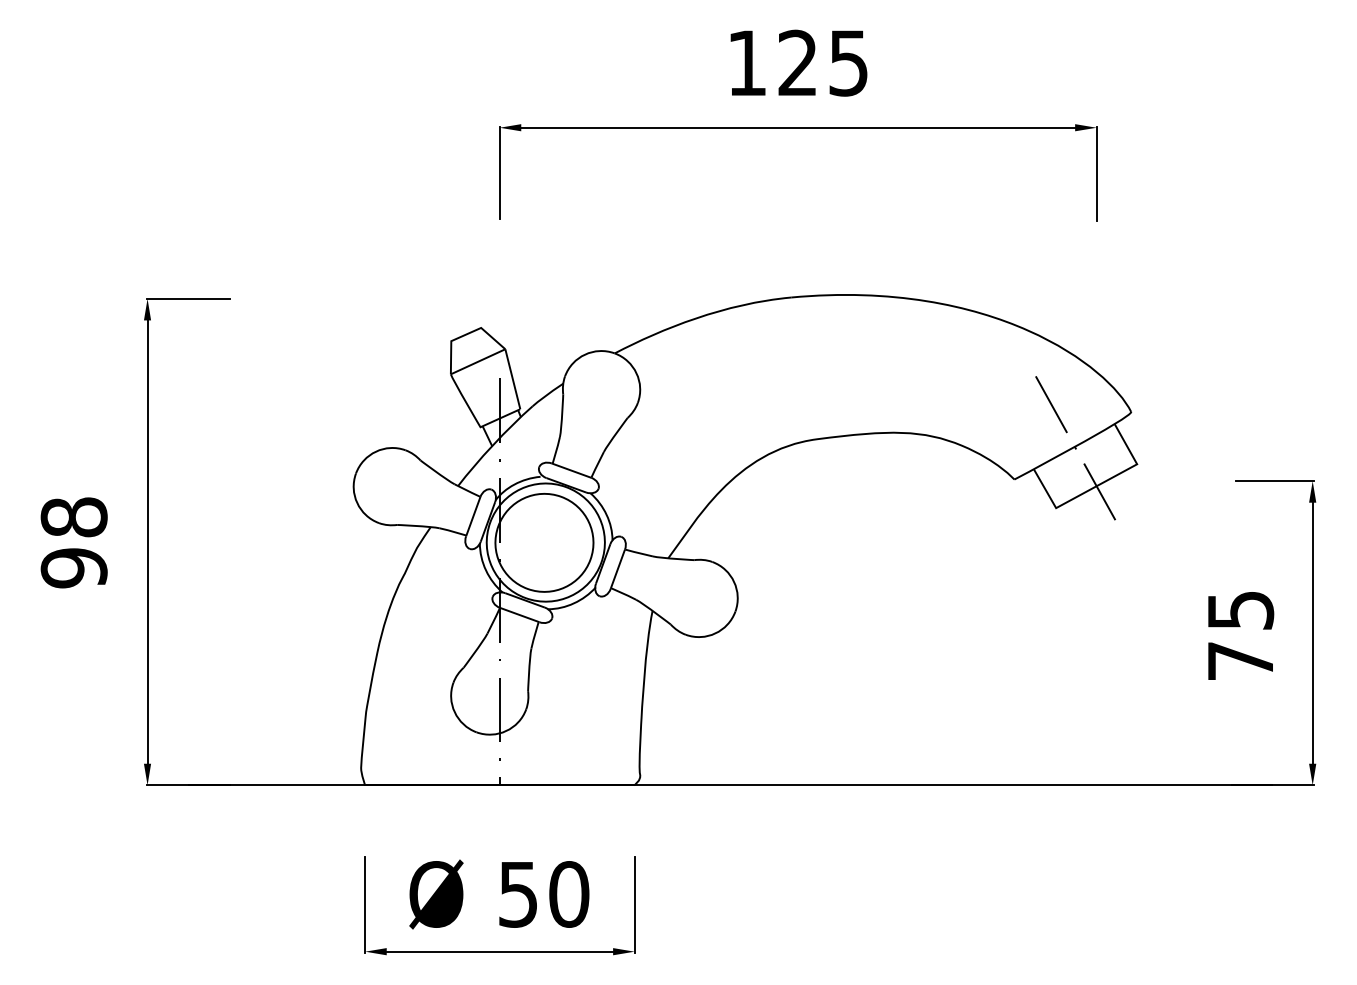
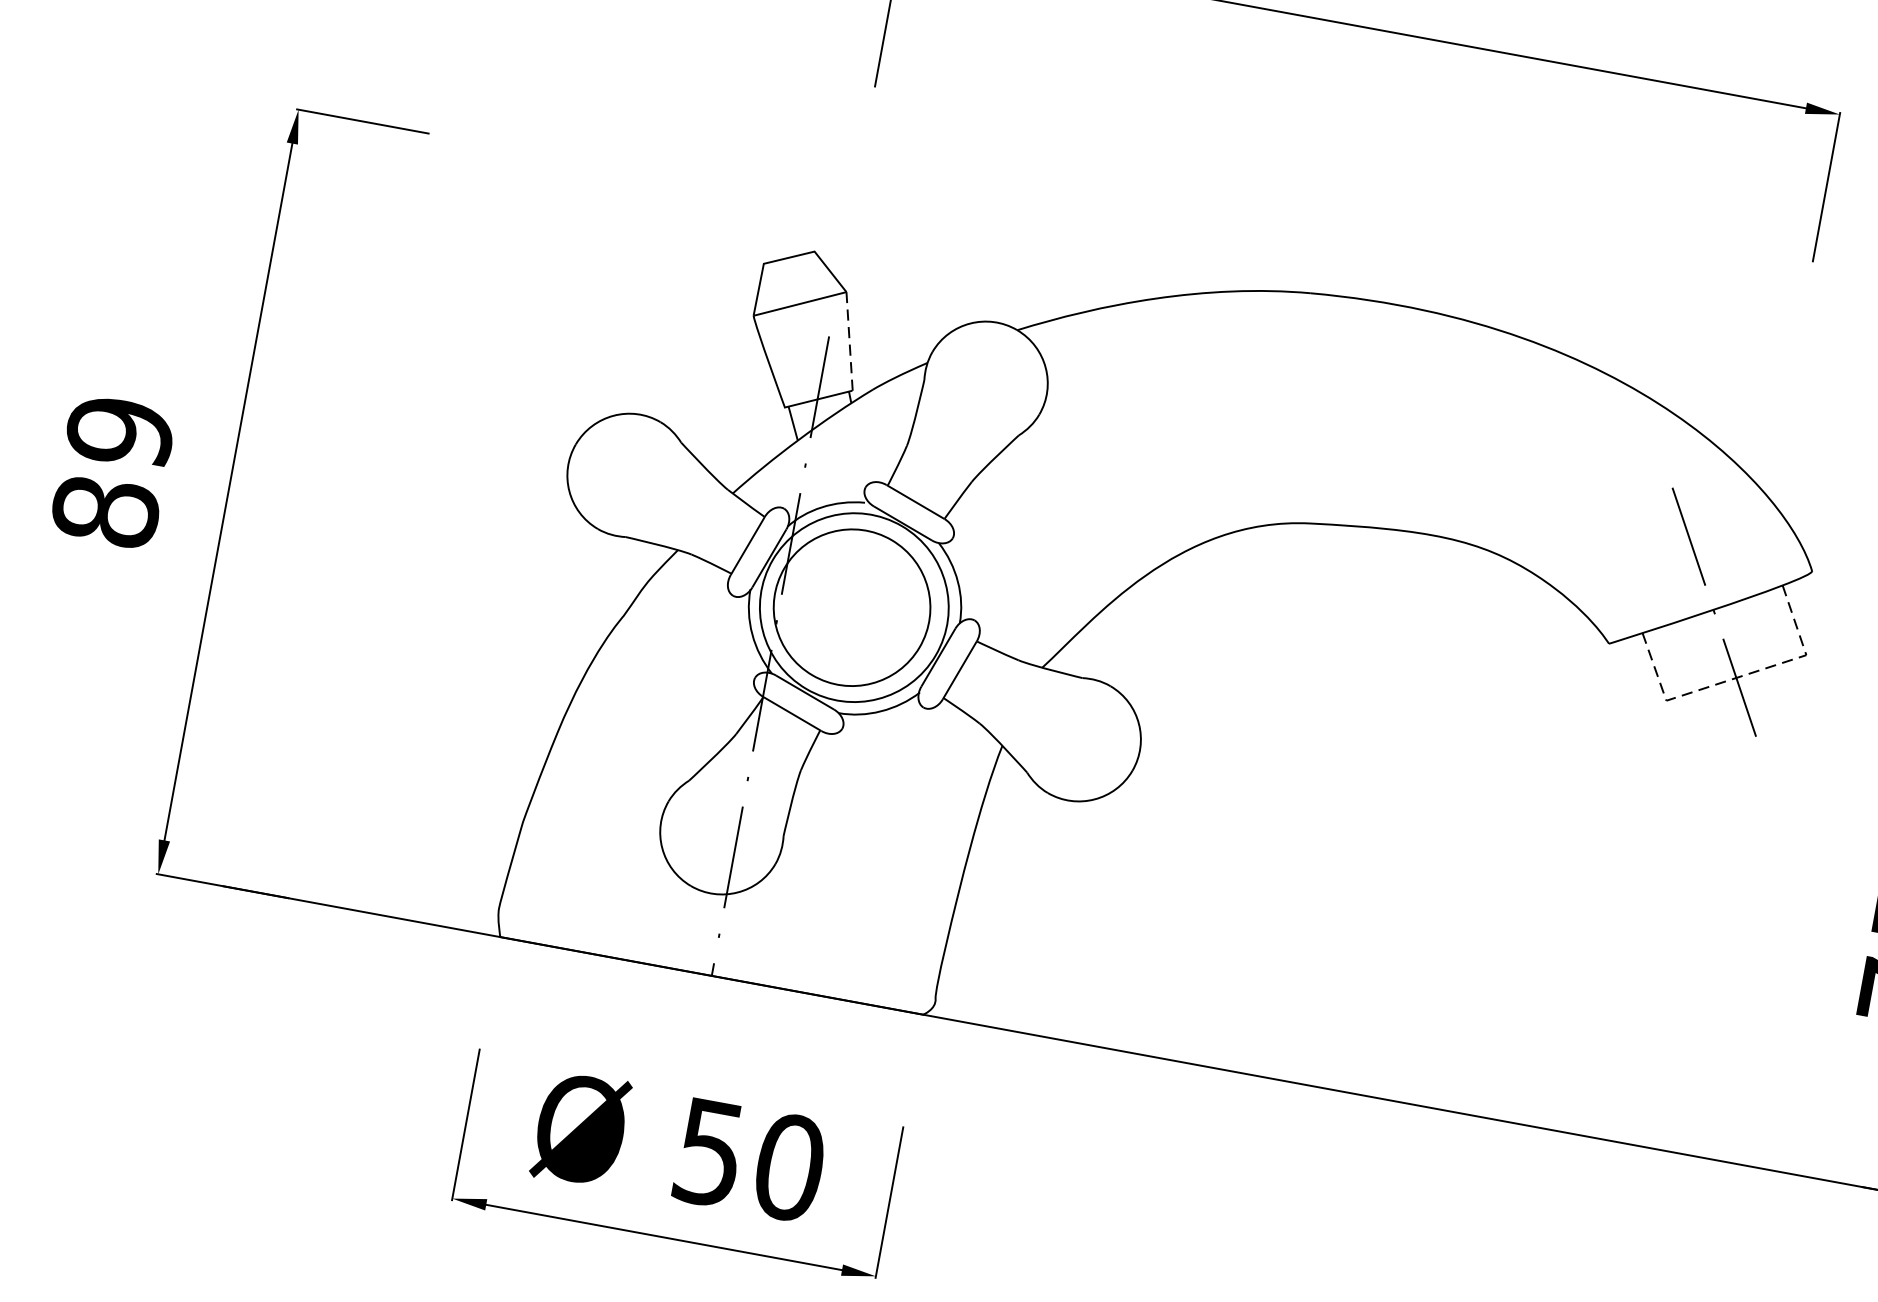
line: (512, 379) -> (848, 341), solid -> dashed
line: (1097, 485) -> (1737, 677), solid -> dashed
text: (73, 542) -> (111, 471), 98 -> 89

